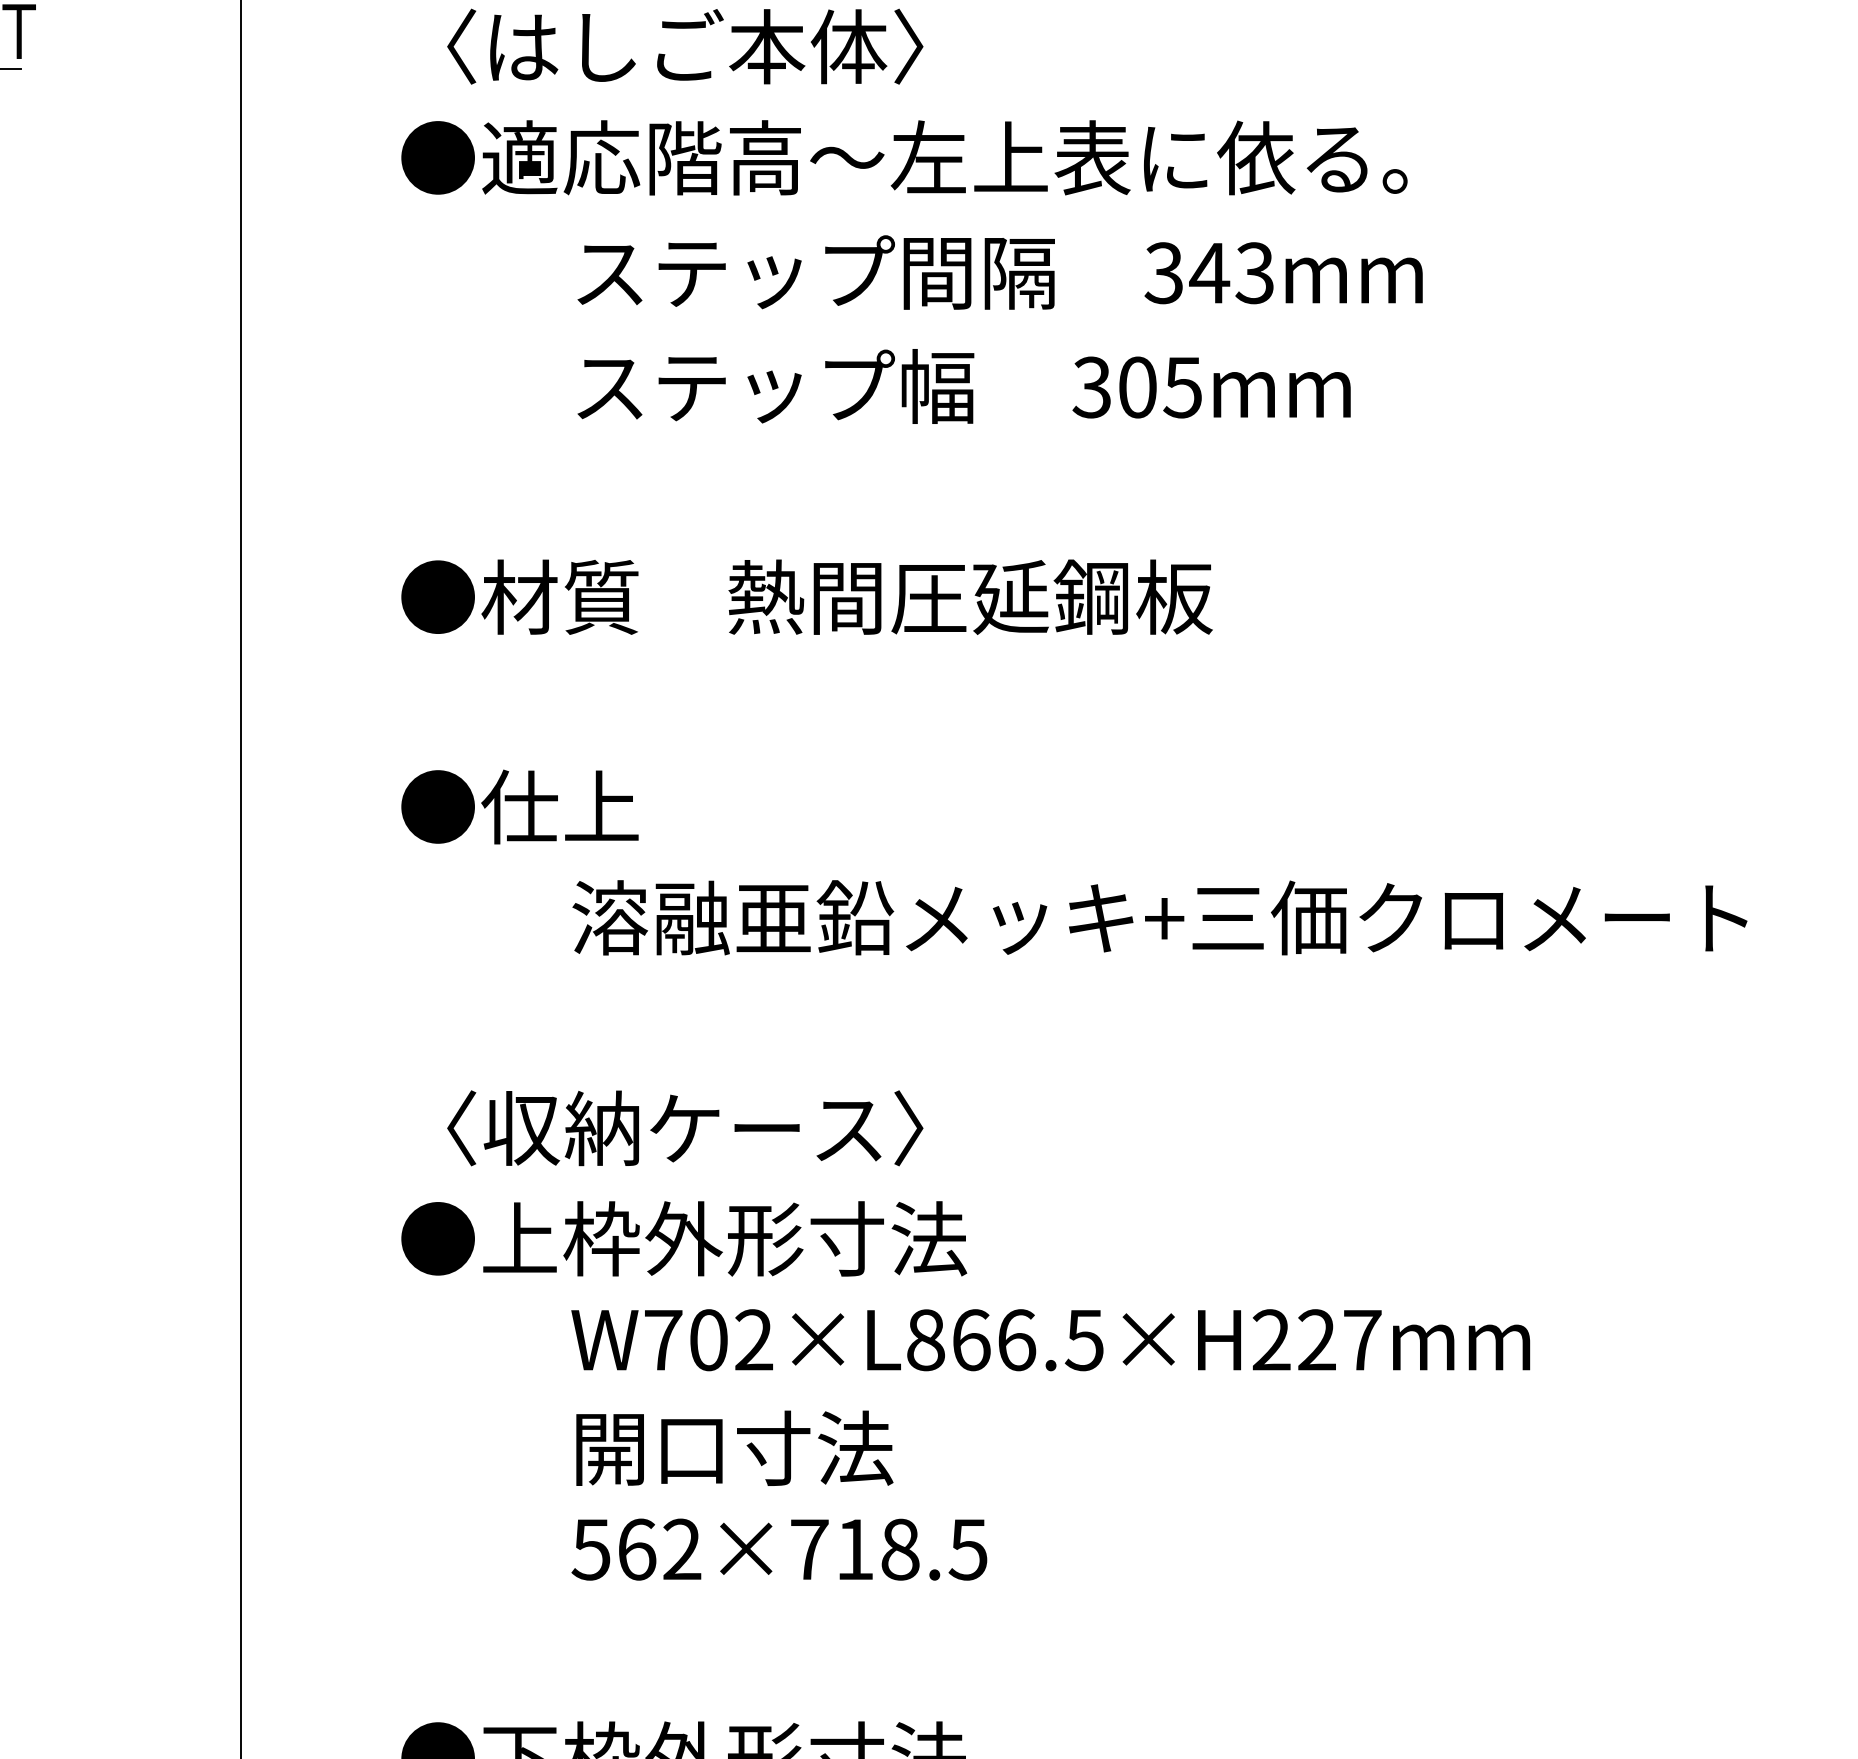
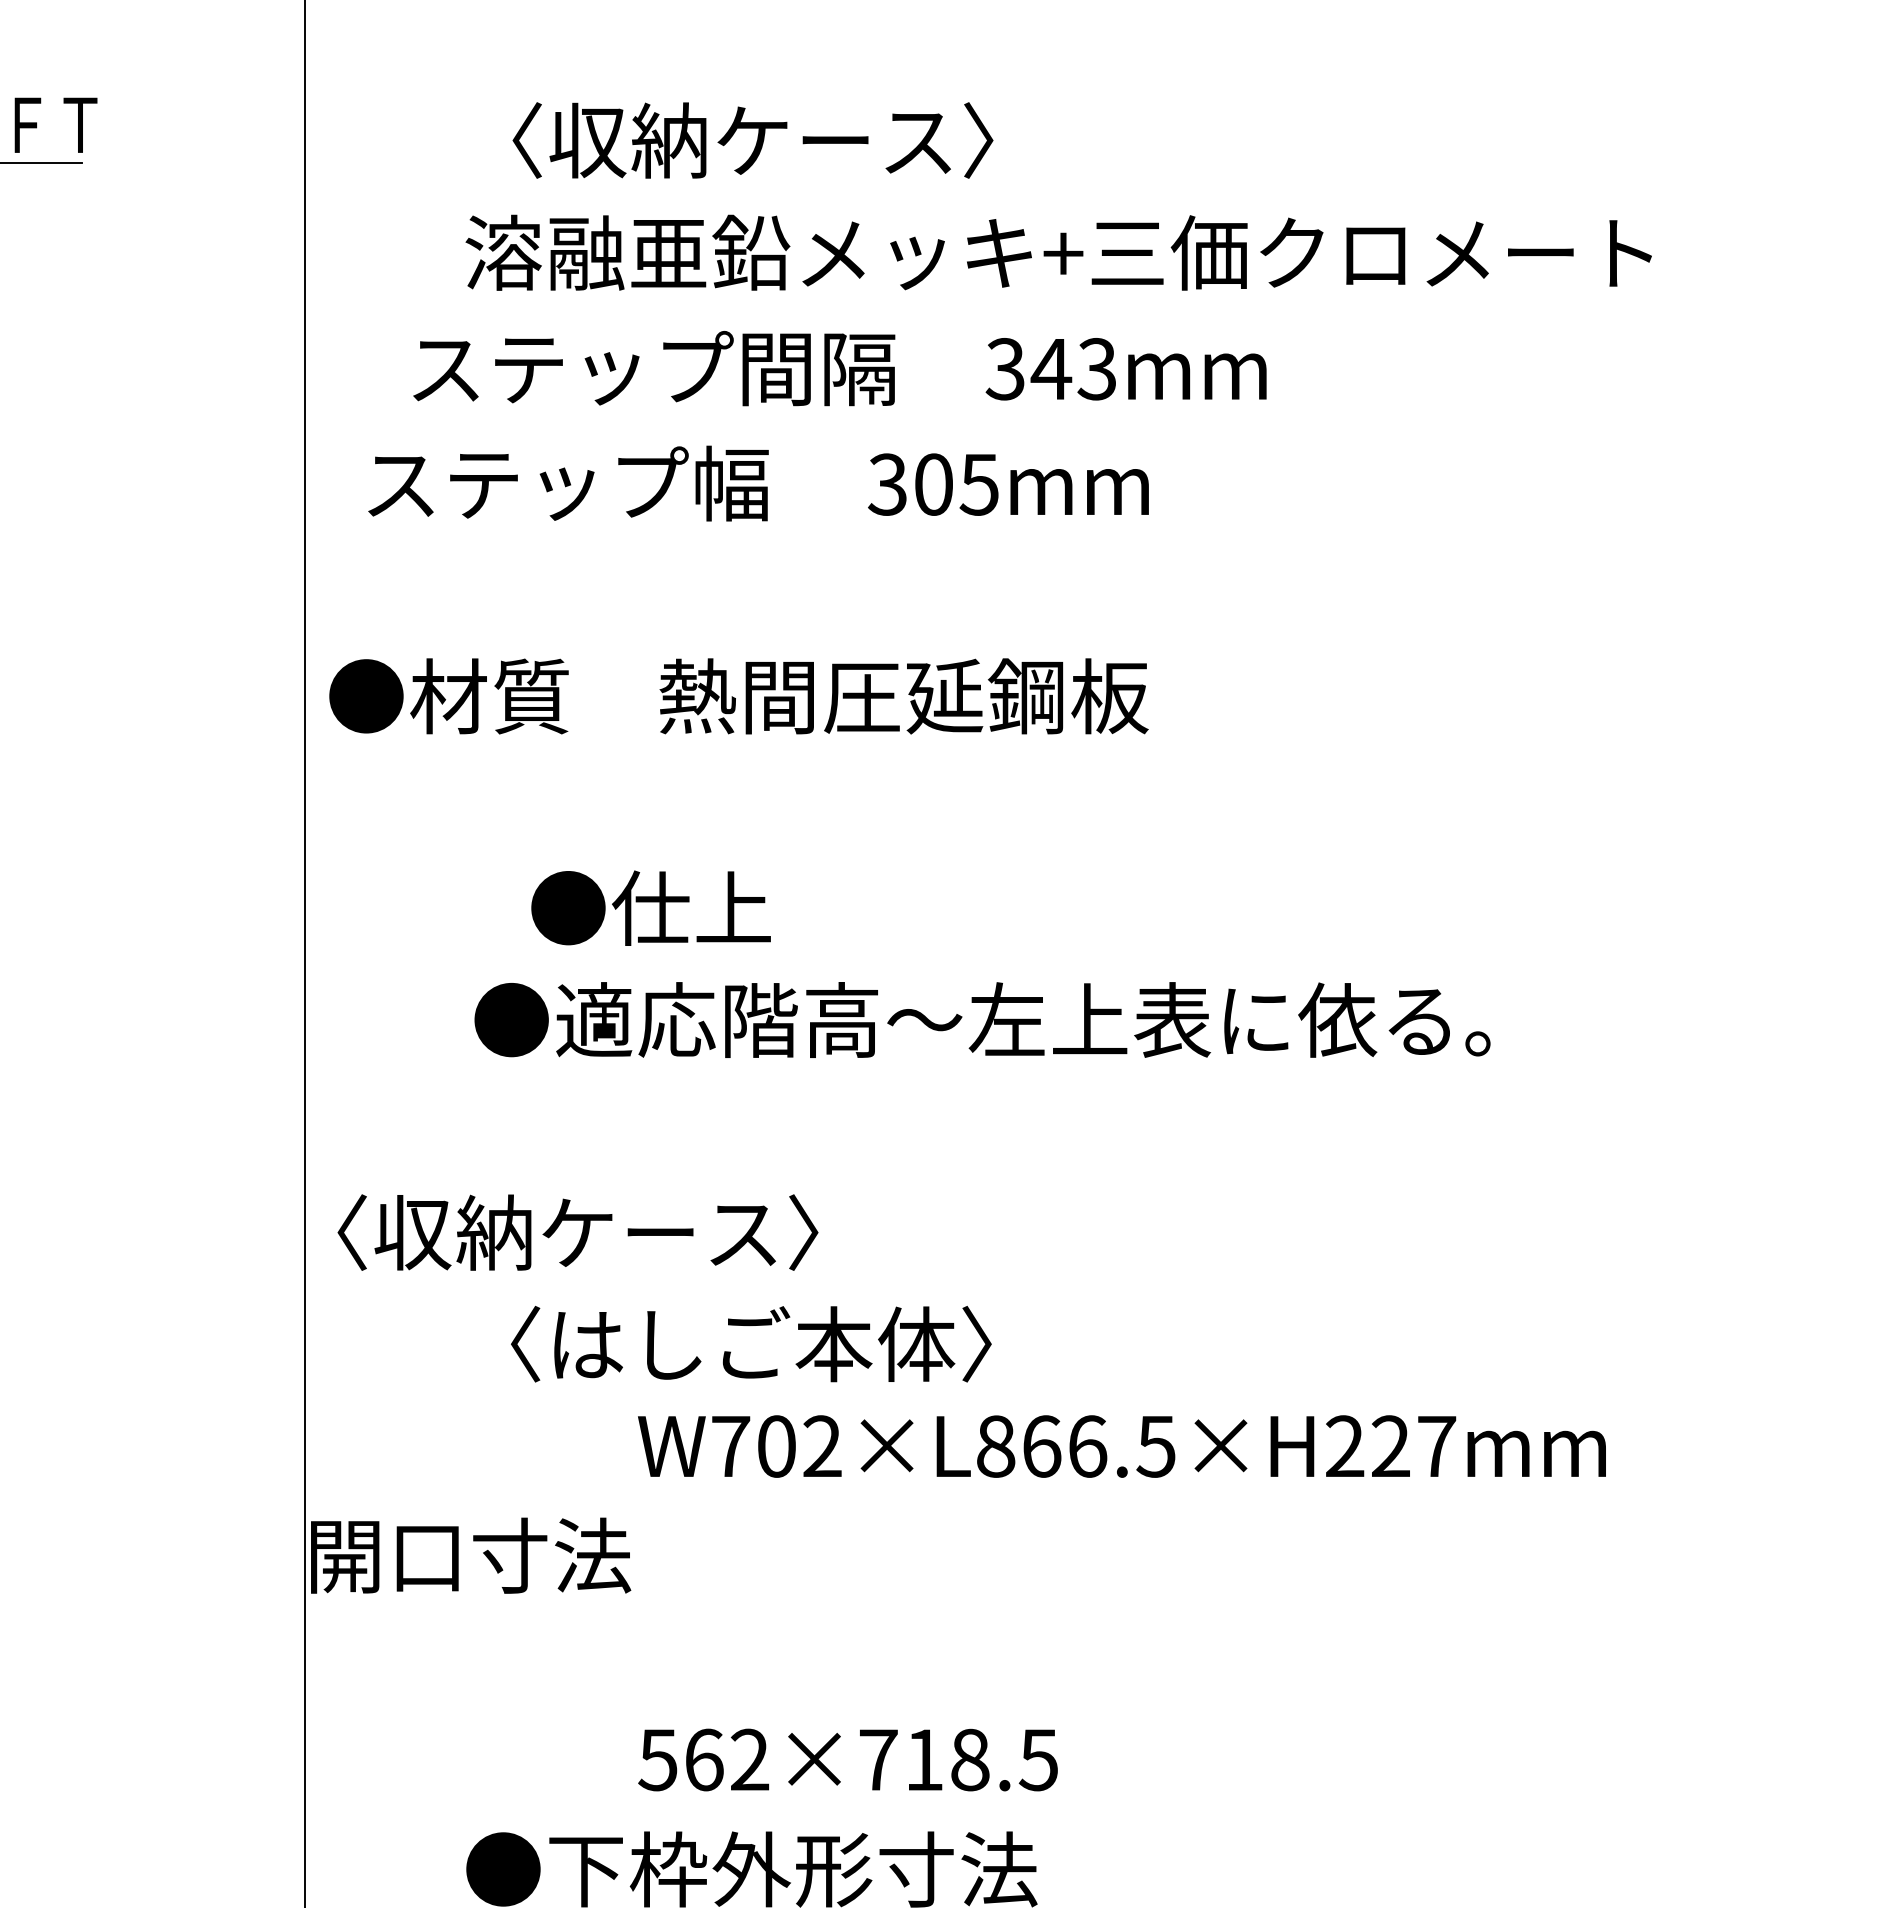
text: (685, 46) -> (753, 140), 〈はしご本体〉 -> 〈収納ケース〉
text: (987, 157) -> (1058, 252), ●適応階高～左上表に依る。 -> 溶融亜鉛メッキ+三価クロメート
text: (999, 272) -> (839, 368), moved
text: (964, 386) -> (758, 483), moved
text: (806, 597) -> (738, 696), moved
text: (519, 806) -> (650, 907), moved
text: (1077, 918) -> (1149, 1020), 溶融亜鉛メッキ+三価クロメート -> ●適応階高～左上表に依る。
text: (684, 1128) -> (577, 1232), moved
text: (683, 1238) -> (751, 1343), ●上枠外形寸法 -> 〈はしご本体〉
text: (735, 1448) -> (471, 1555), moved
text: (778, 1549) -> (847, 1759), moved

